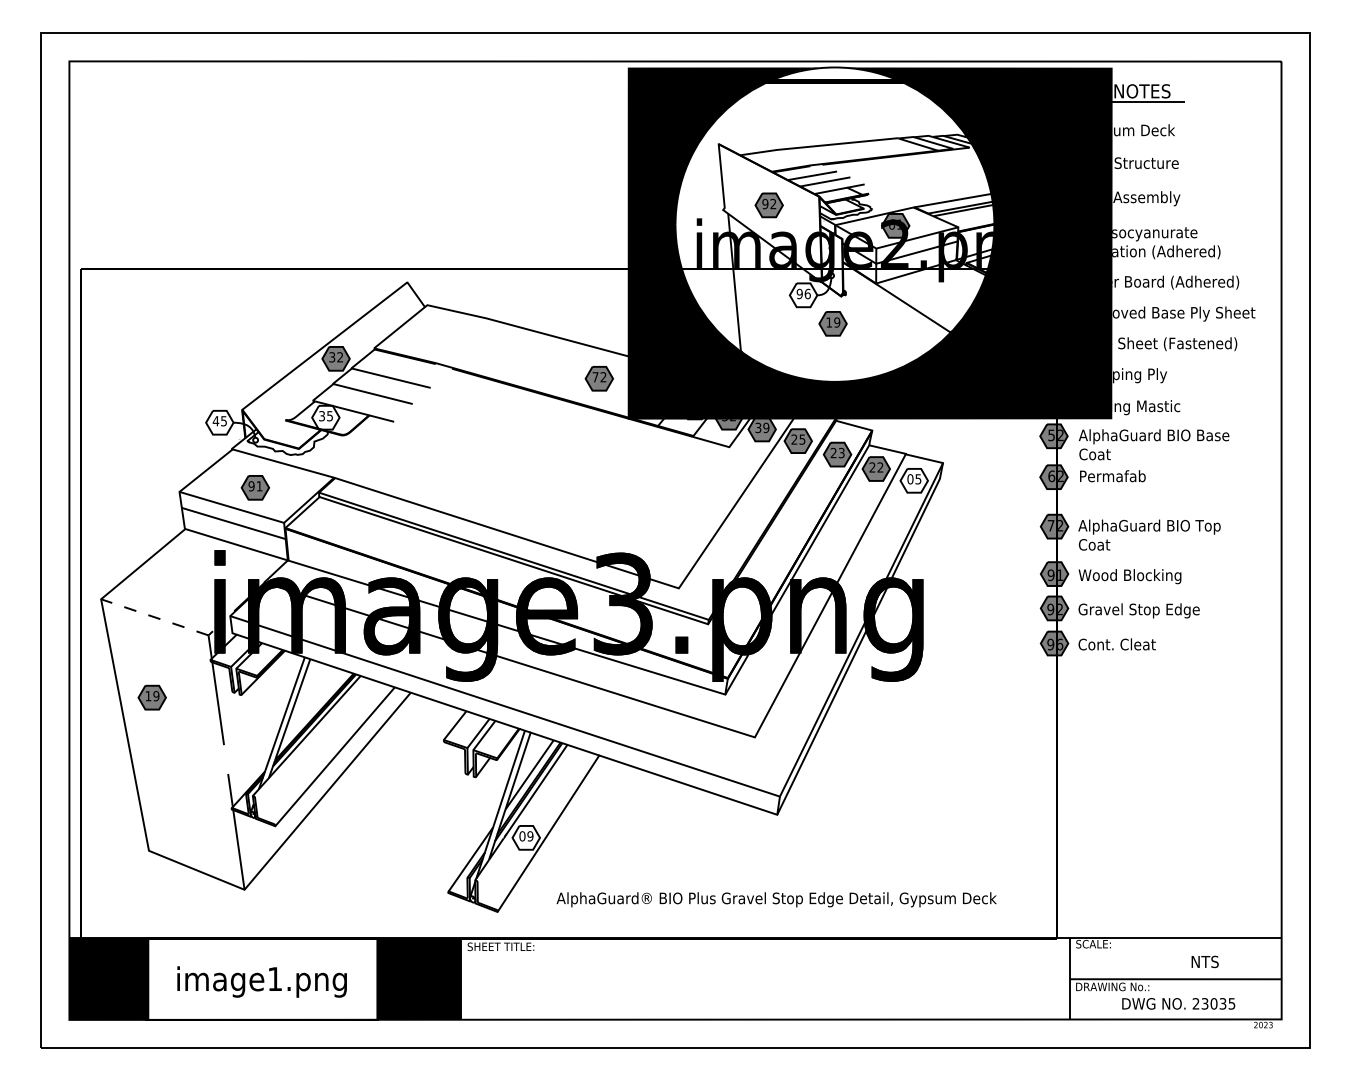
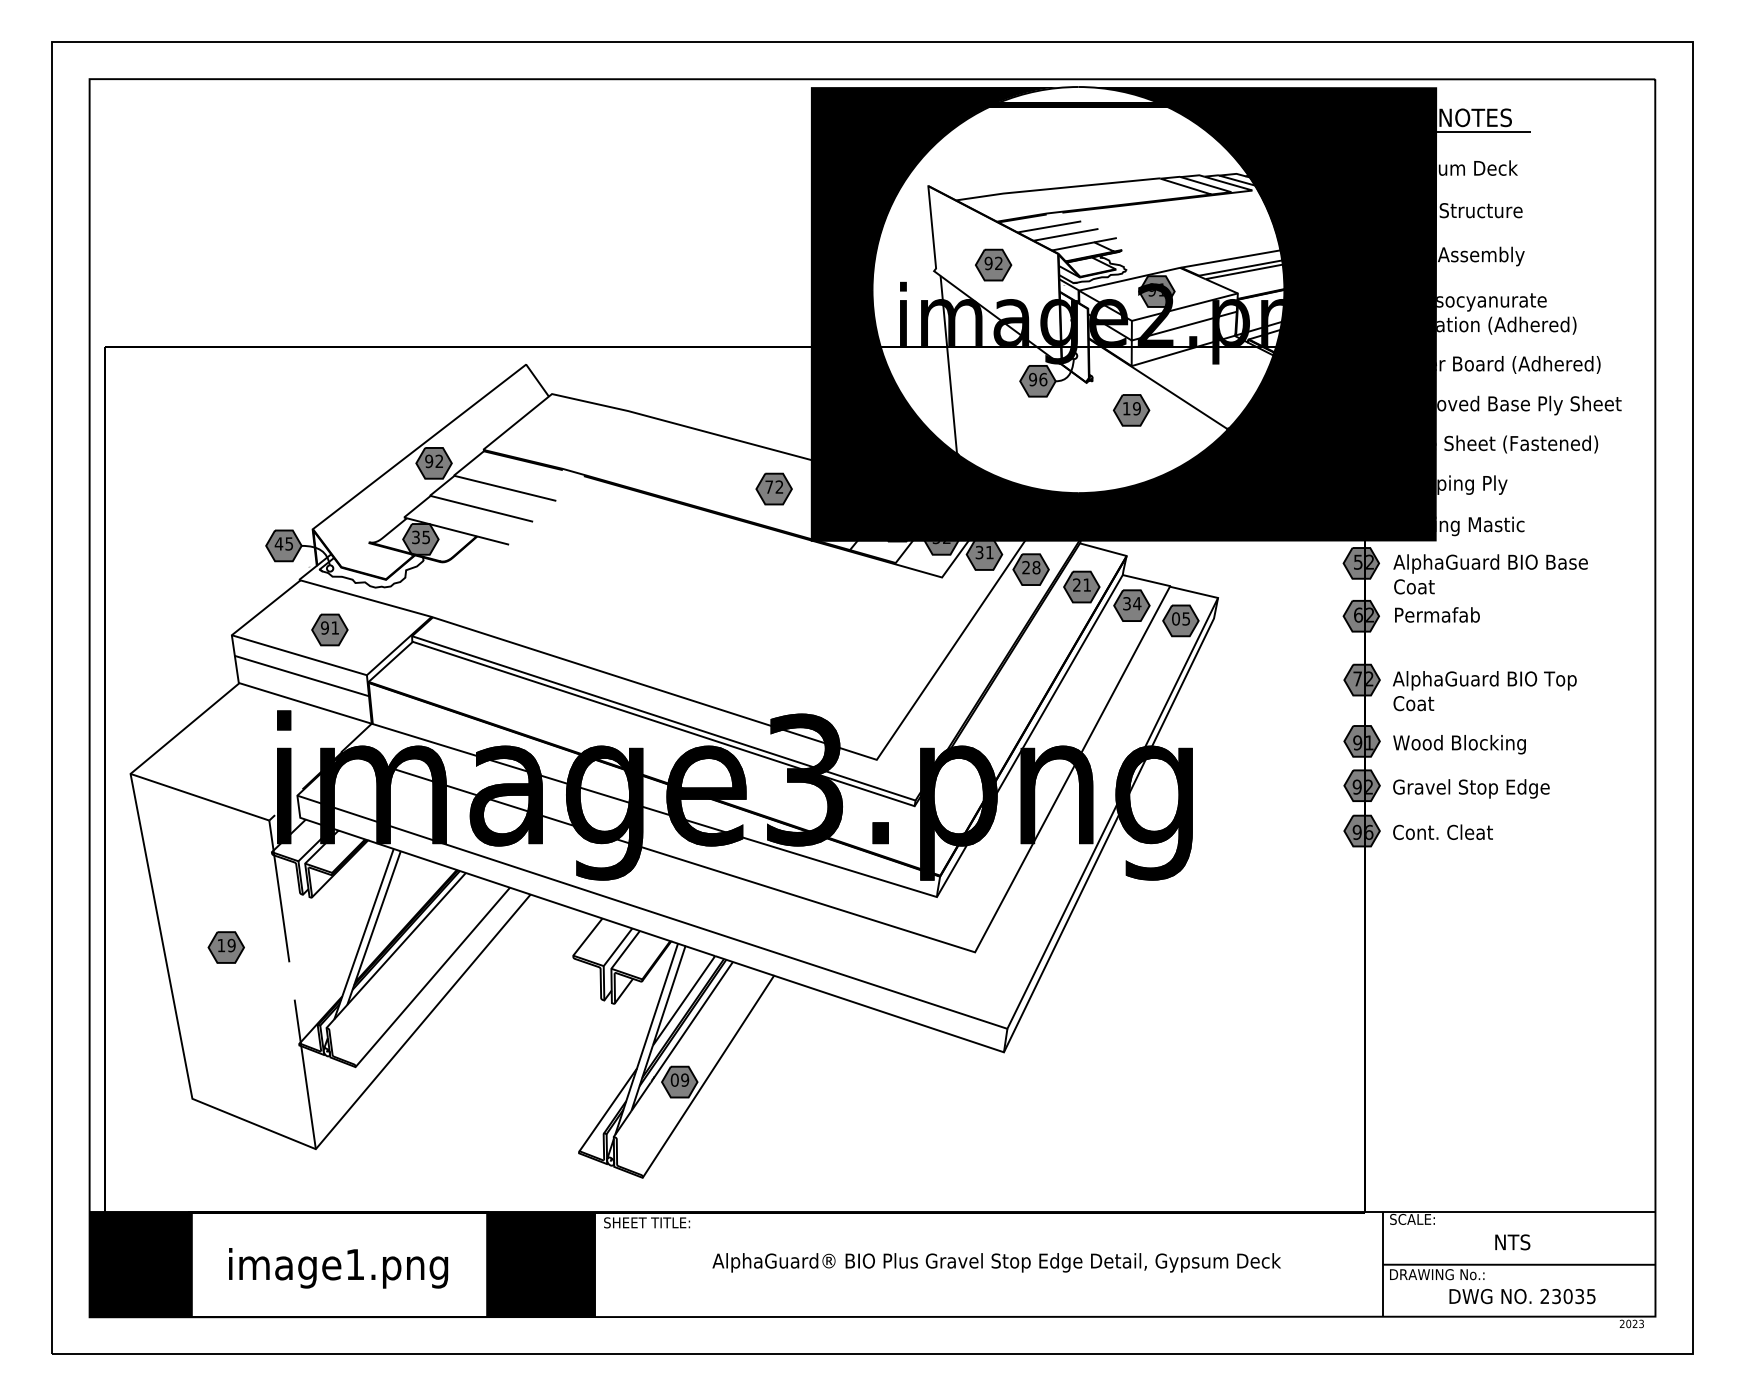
text: (891, 224) -> (1151, 289), 61 -> 91
fill: (803, 295) -> (1037, 381), added
part: (832, 323) -> (1130, 409), moved
text: (332, 357) -> (429, 461), 32 -> 92
fill: (325, 417) -> (420, 539), added
fill: (219, 422) -> (283, 545), added
text: (766, 427) -> (990, 552), 39 -> 31
text: (802, 439) -> (1036, 567), 25 -> 28
text: (841, 452) -> (1086, 584), 23 -> 21
text: (876, 467) -> (1132, 603), 22 -> 34
fill: (914, 480) -> (1181, 620), added
line: (154, 617) -> (199, 797), dashed -> solid
part: (151, 697) -> (225, 947), moved
fill: (526, 837) -> (680, 1081), added
text: (776, 899) -> (996, 1262), moved
text: (1204, 961) -> (1511, 1241), moved

